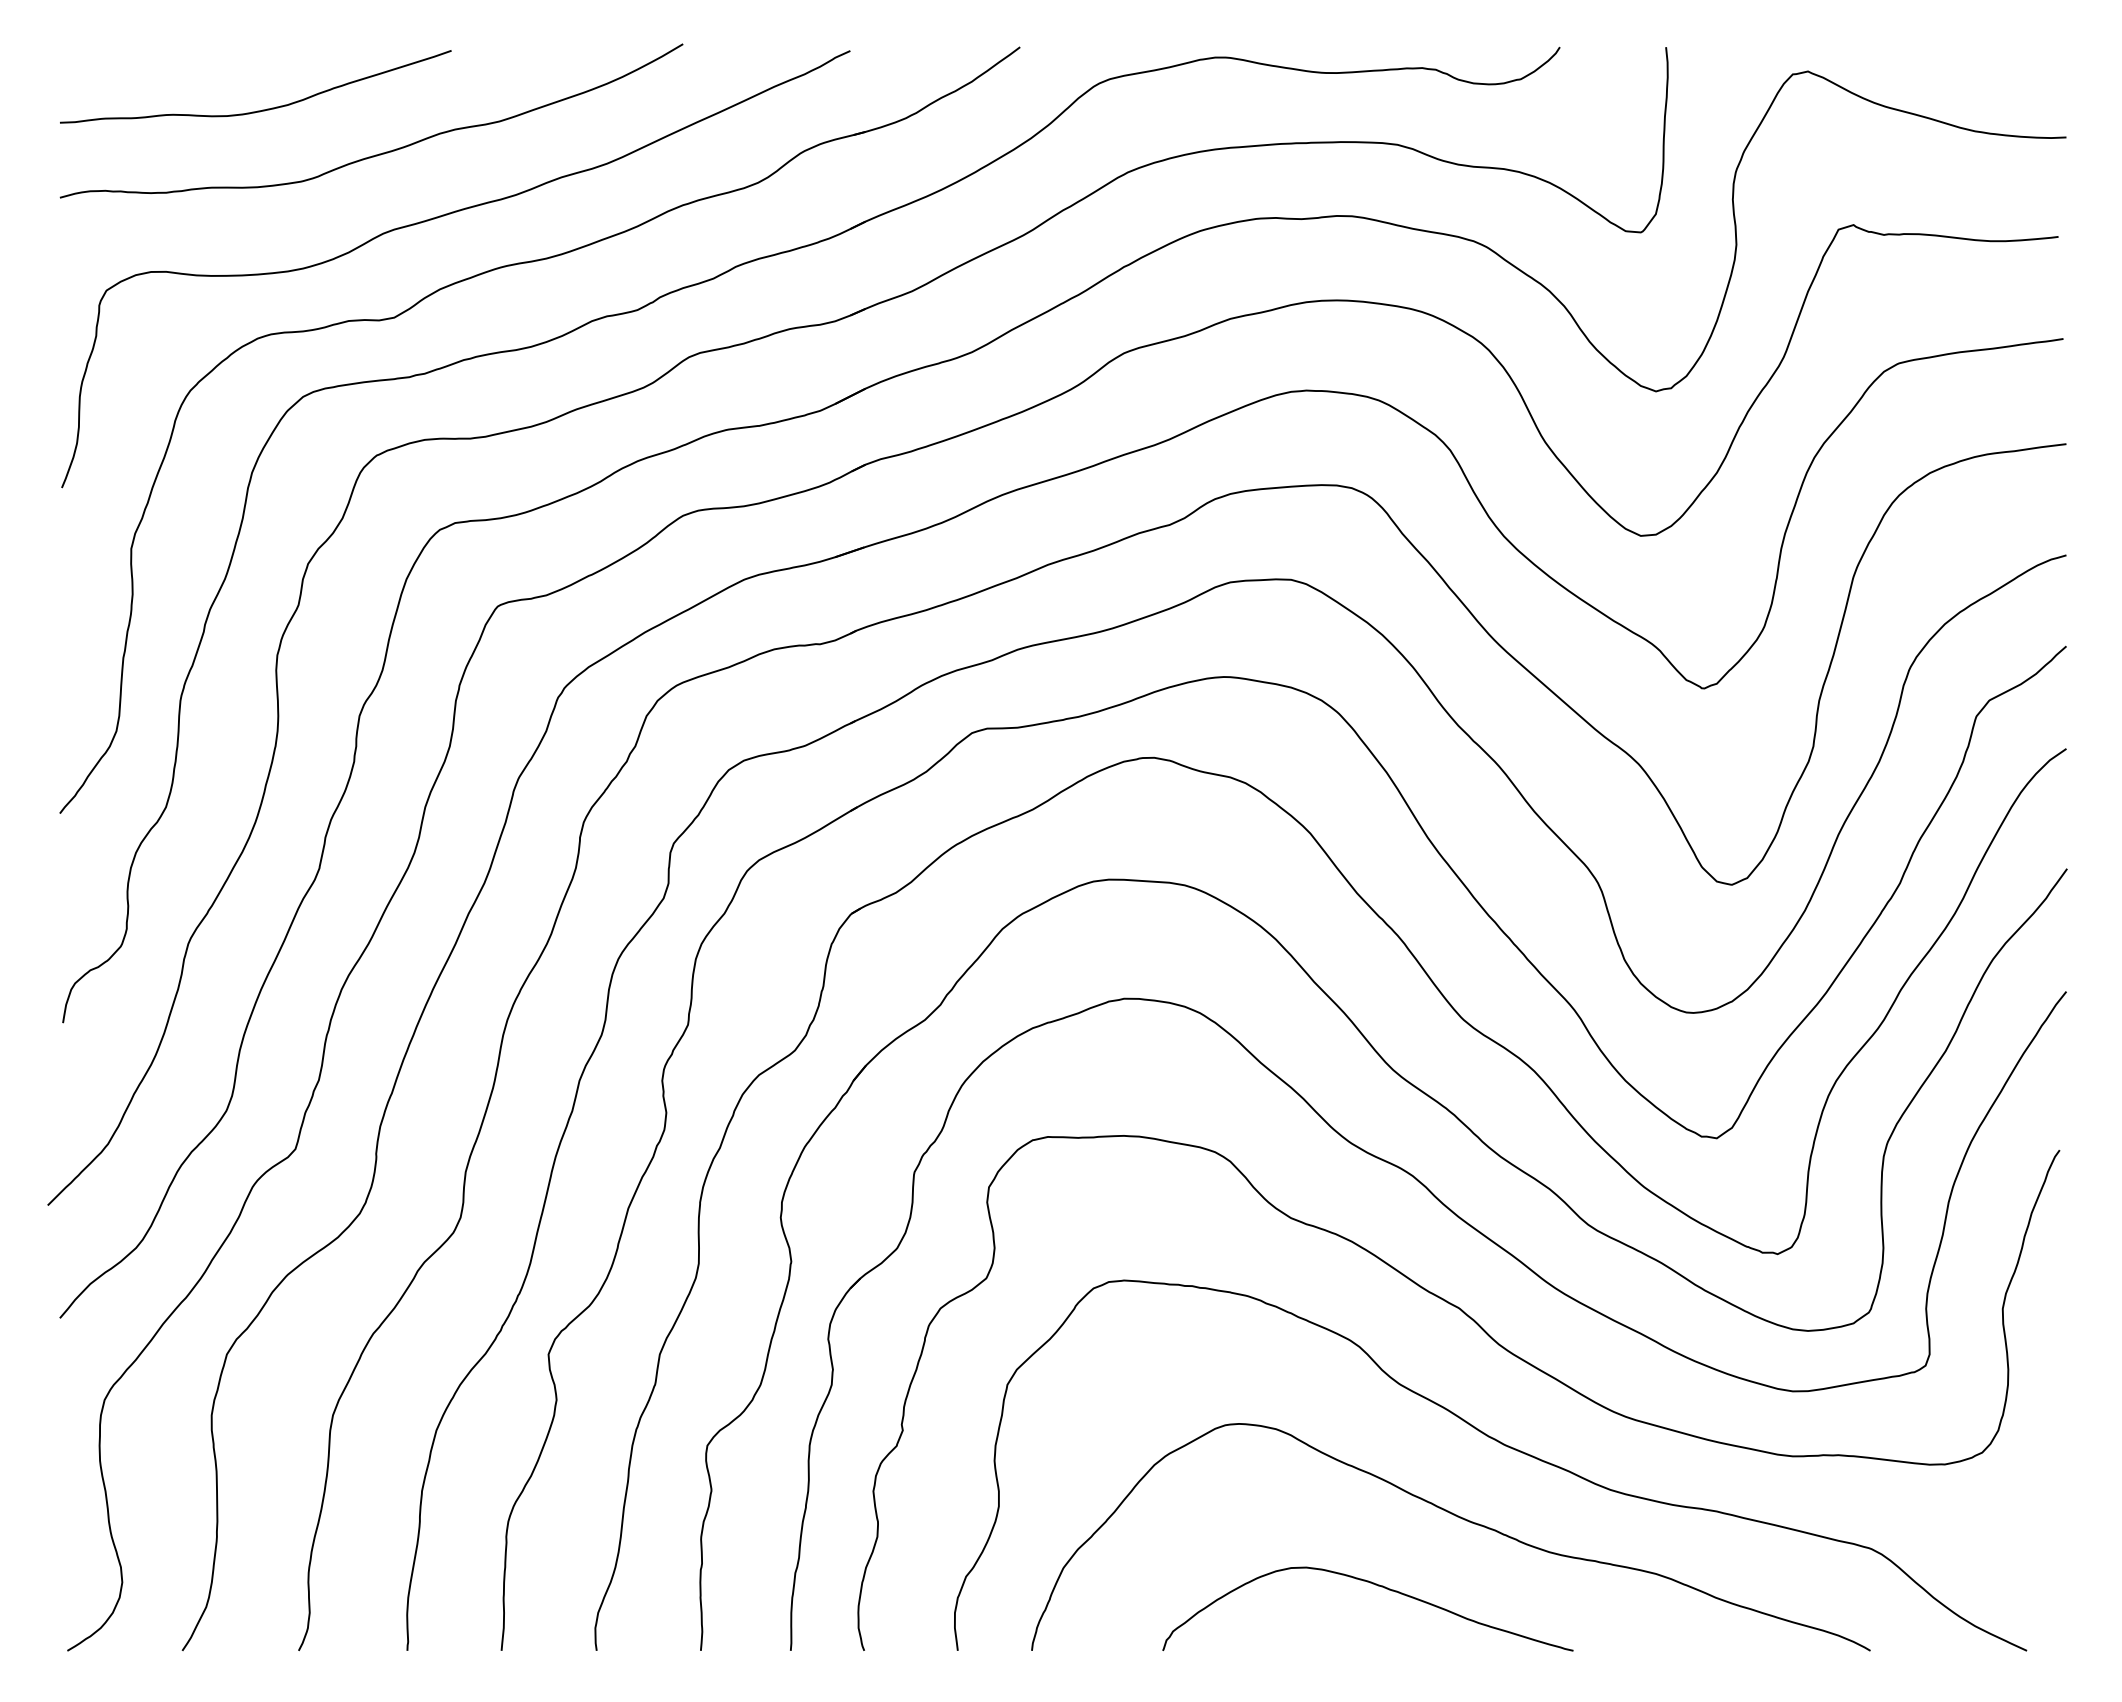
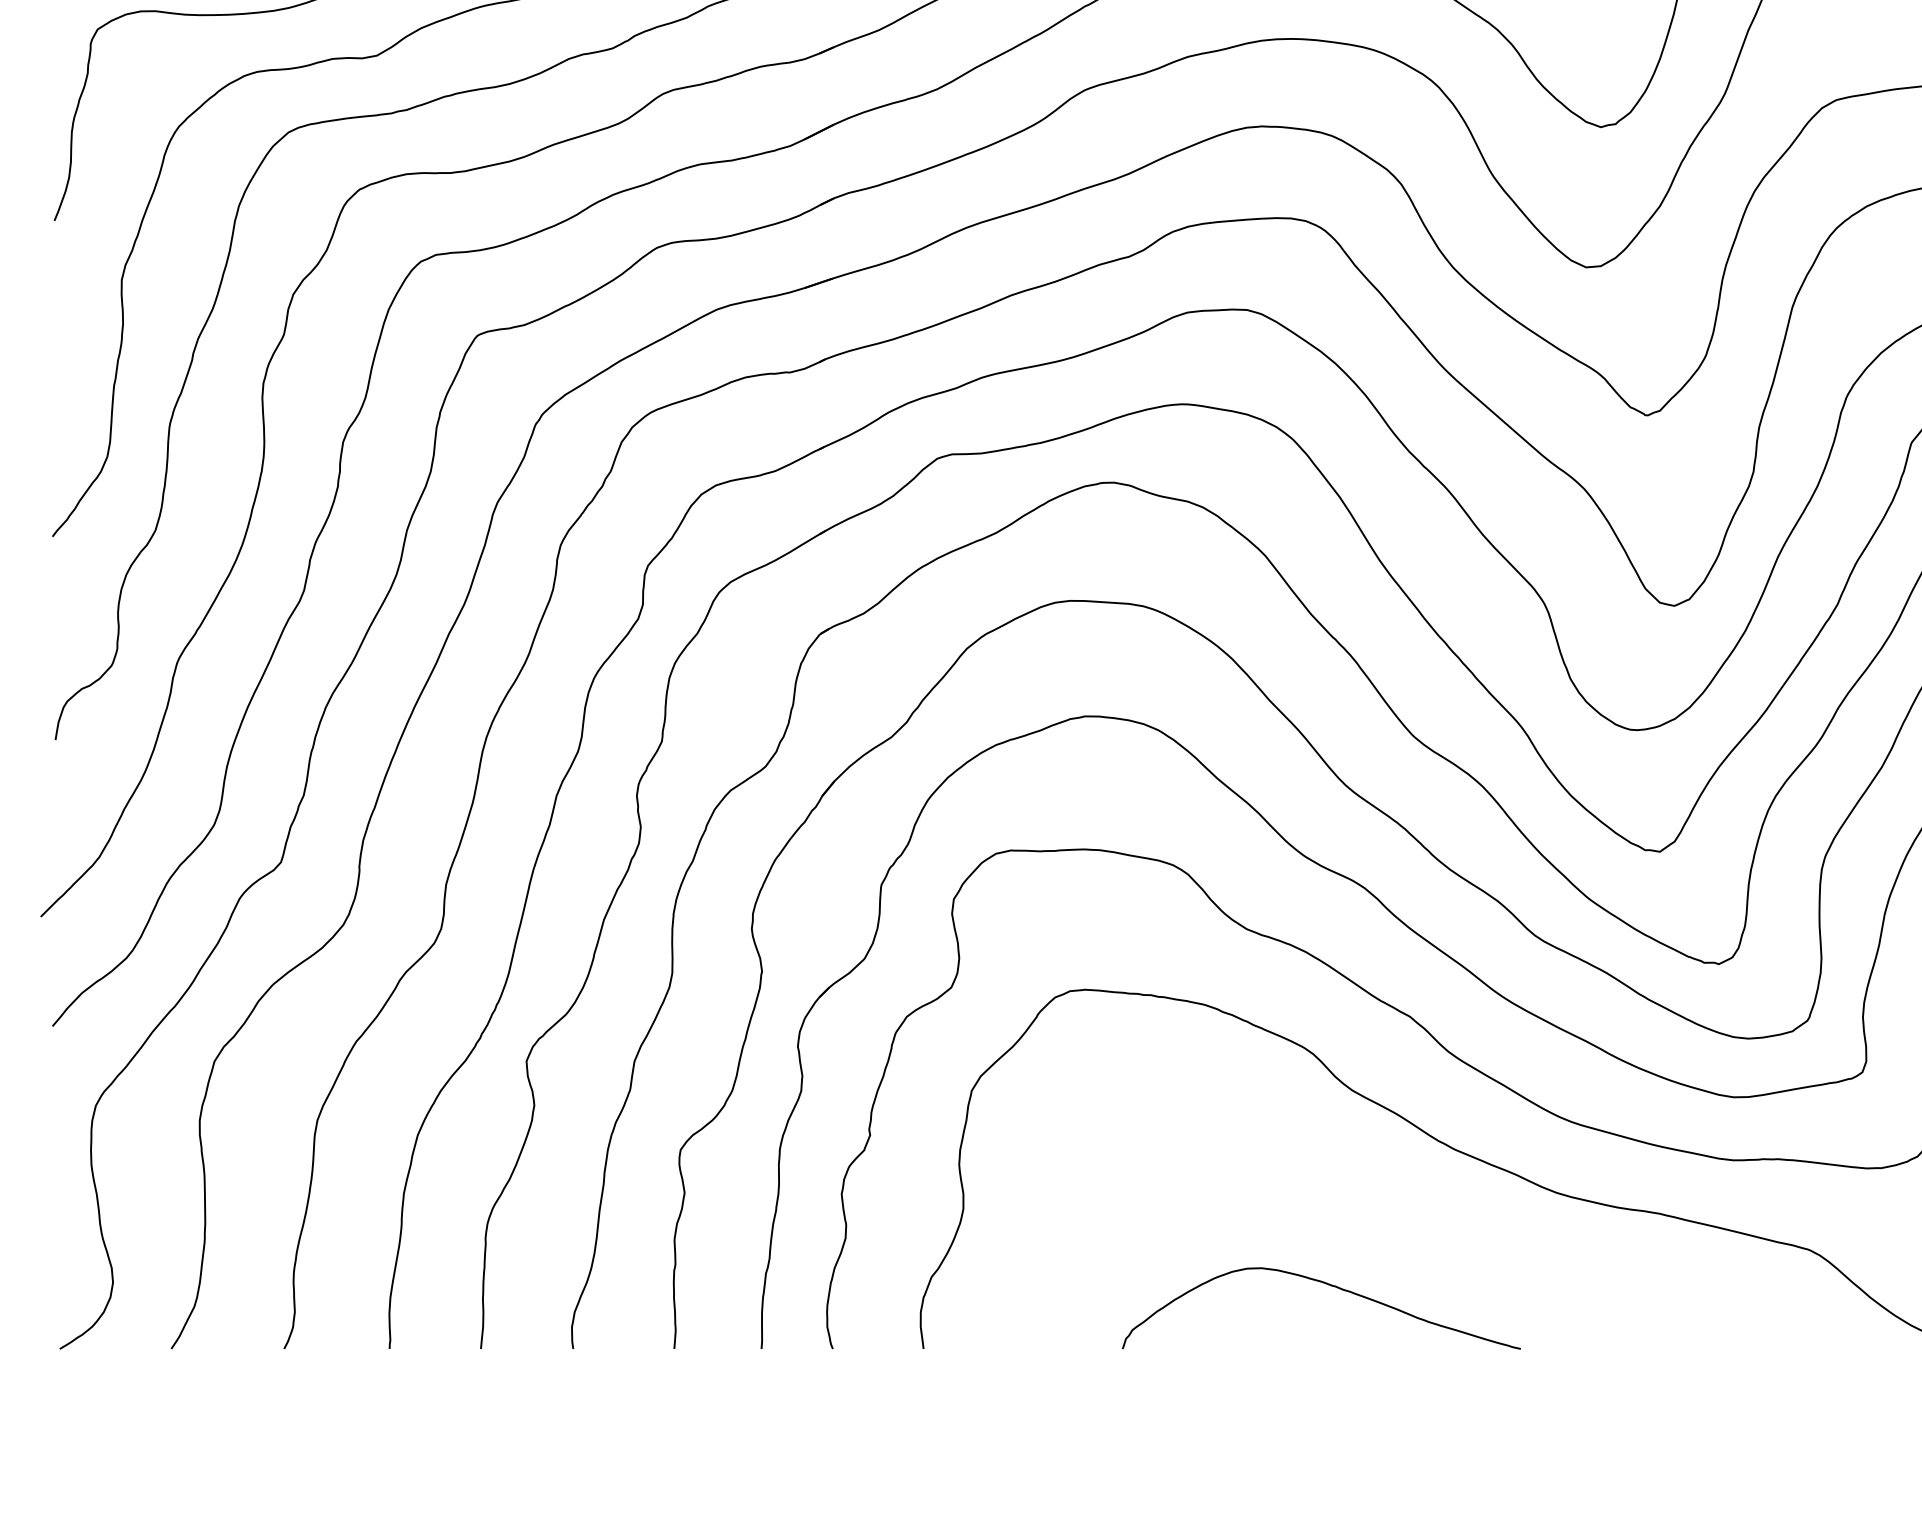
curve: (1459, 1518) -> (1410, 1220), removed

